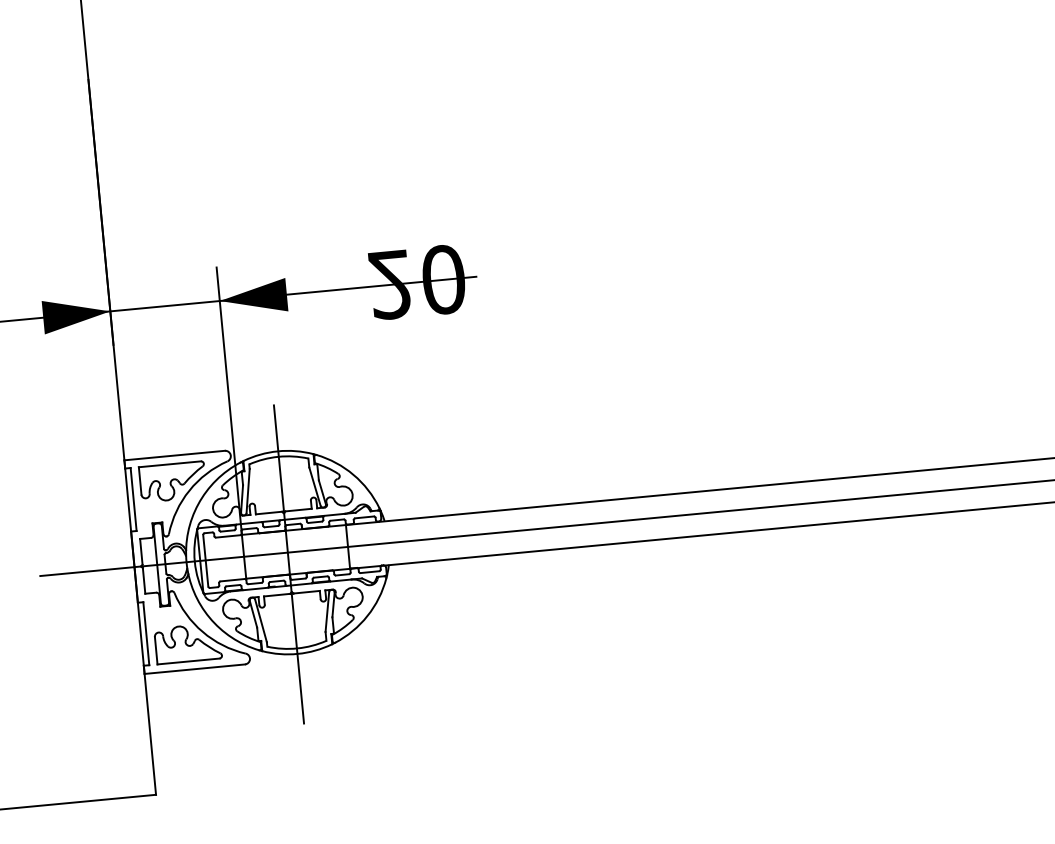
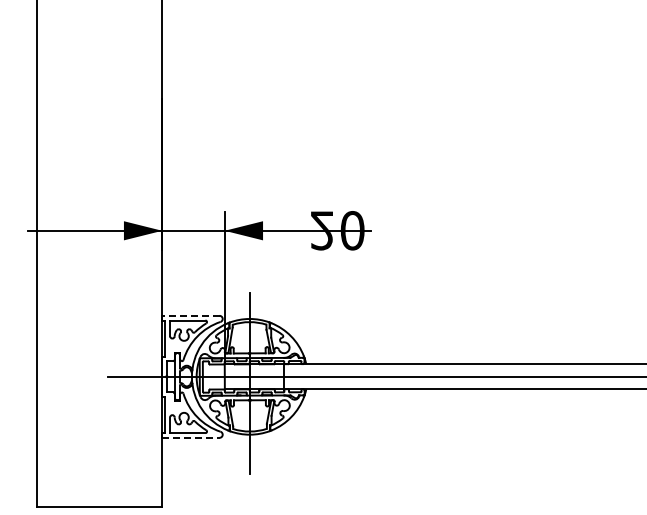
line: (173, 455) -> (190, 315), solid -> dashed
line: (194, 668) -> (190, 437), solid -> dashed

